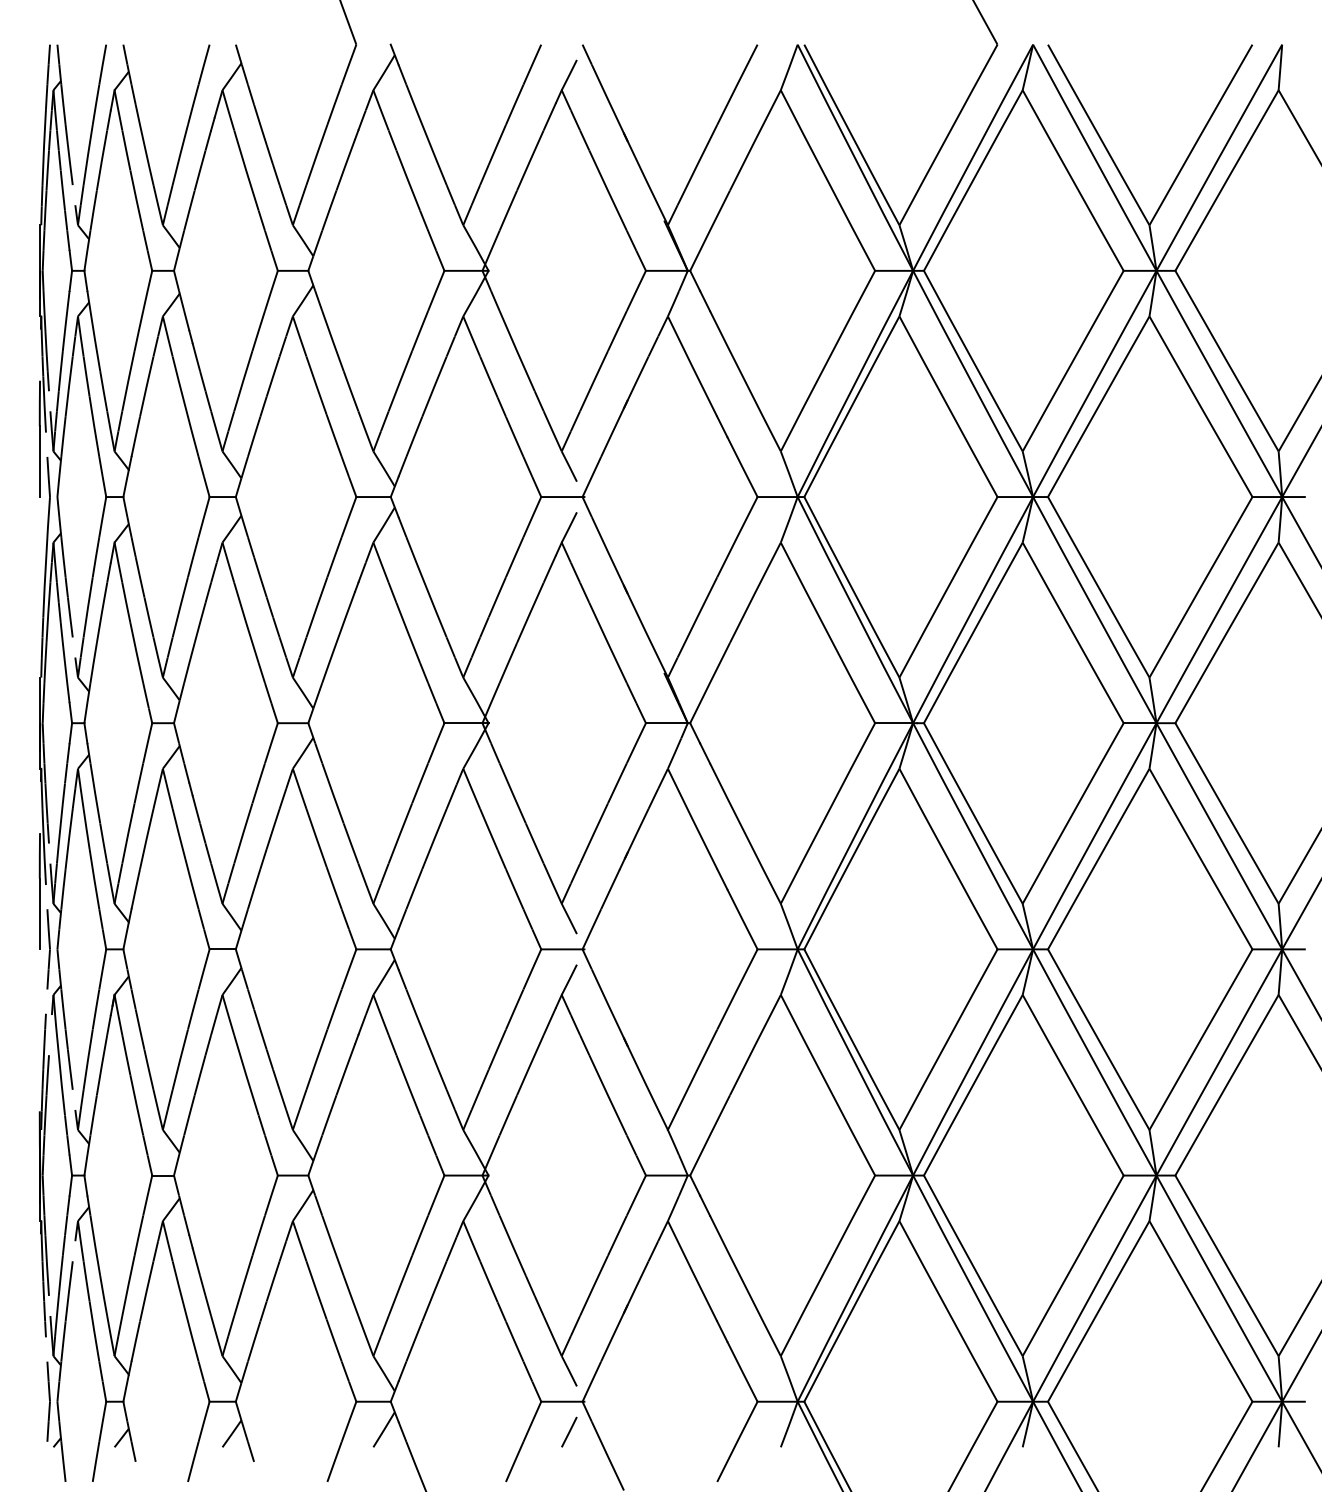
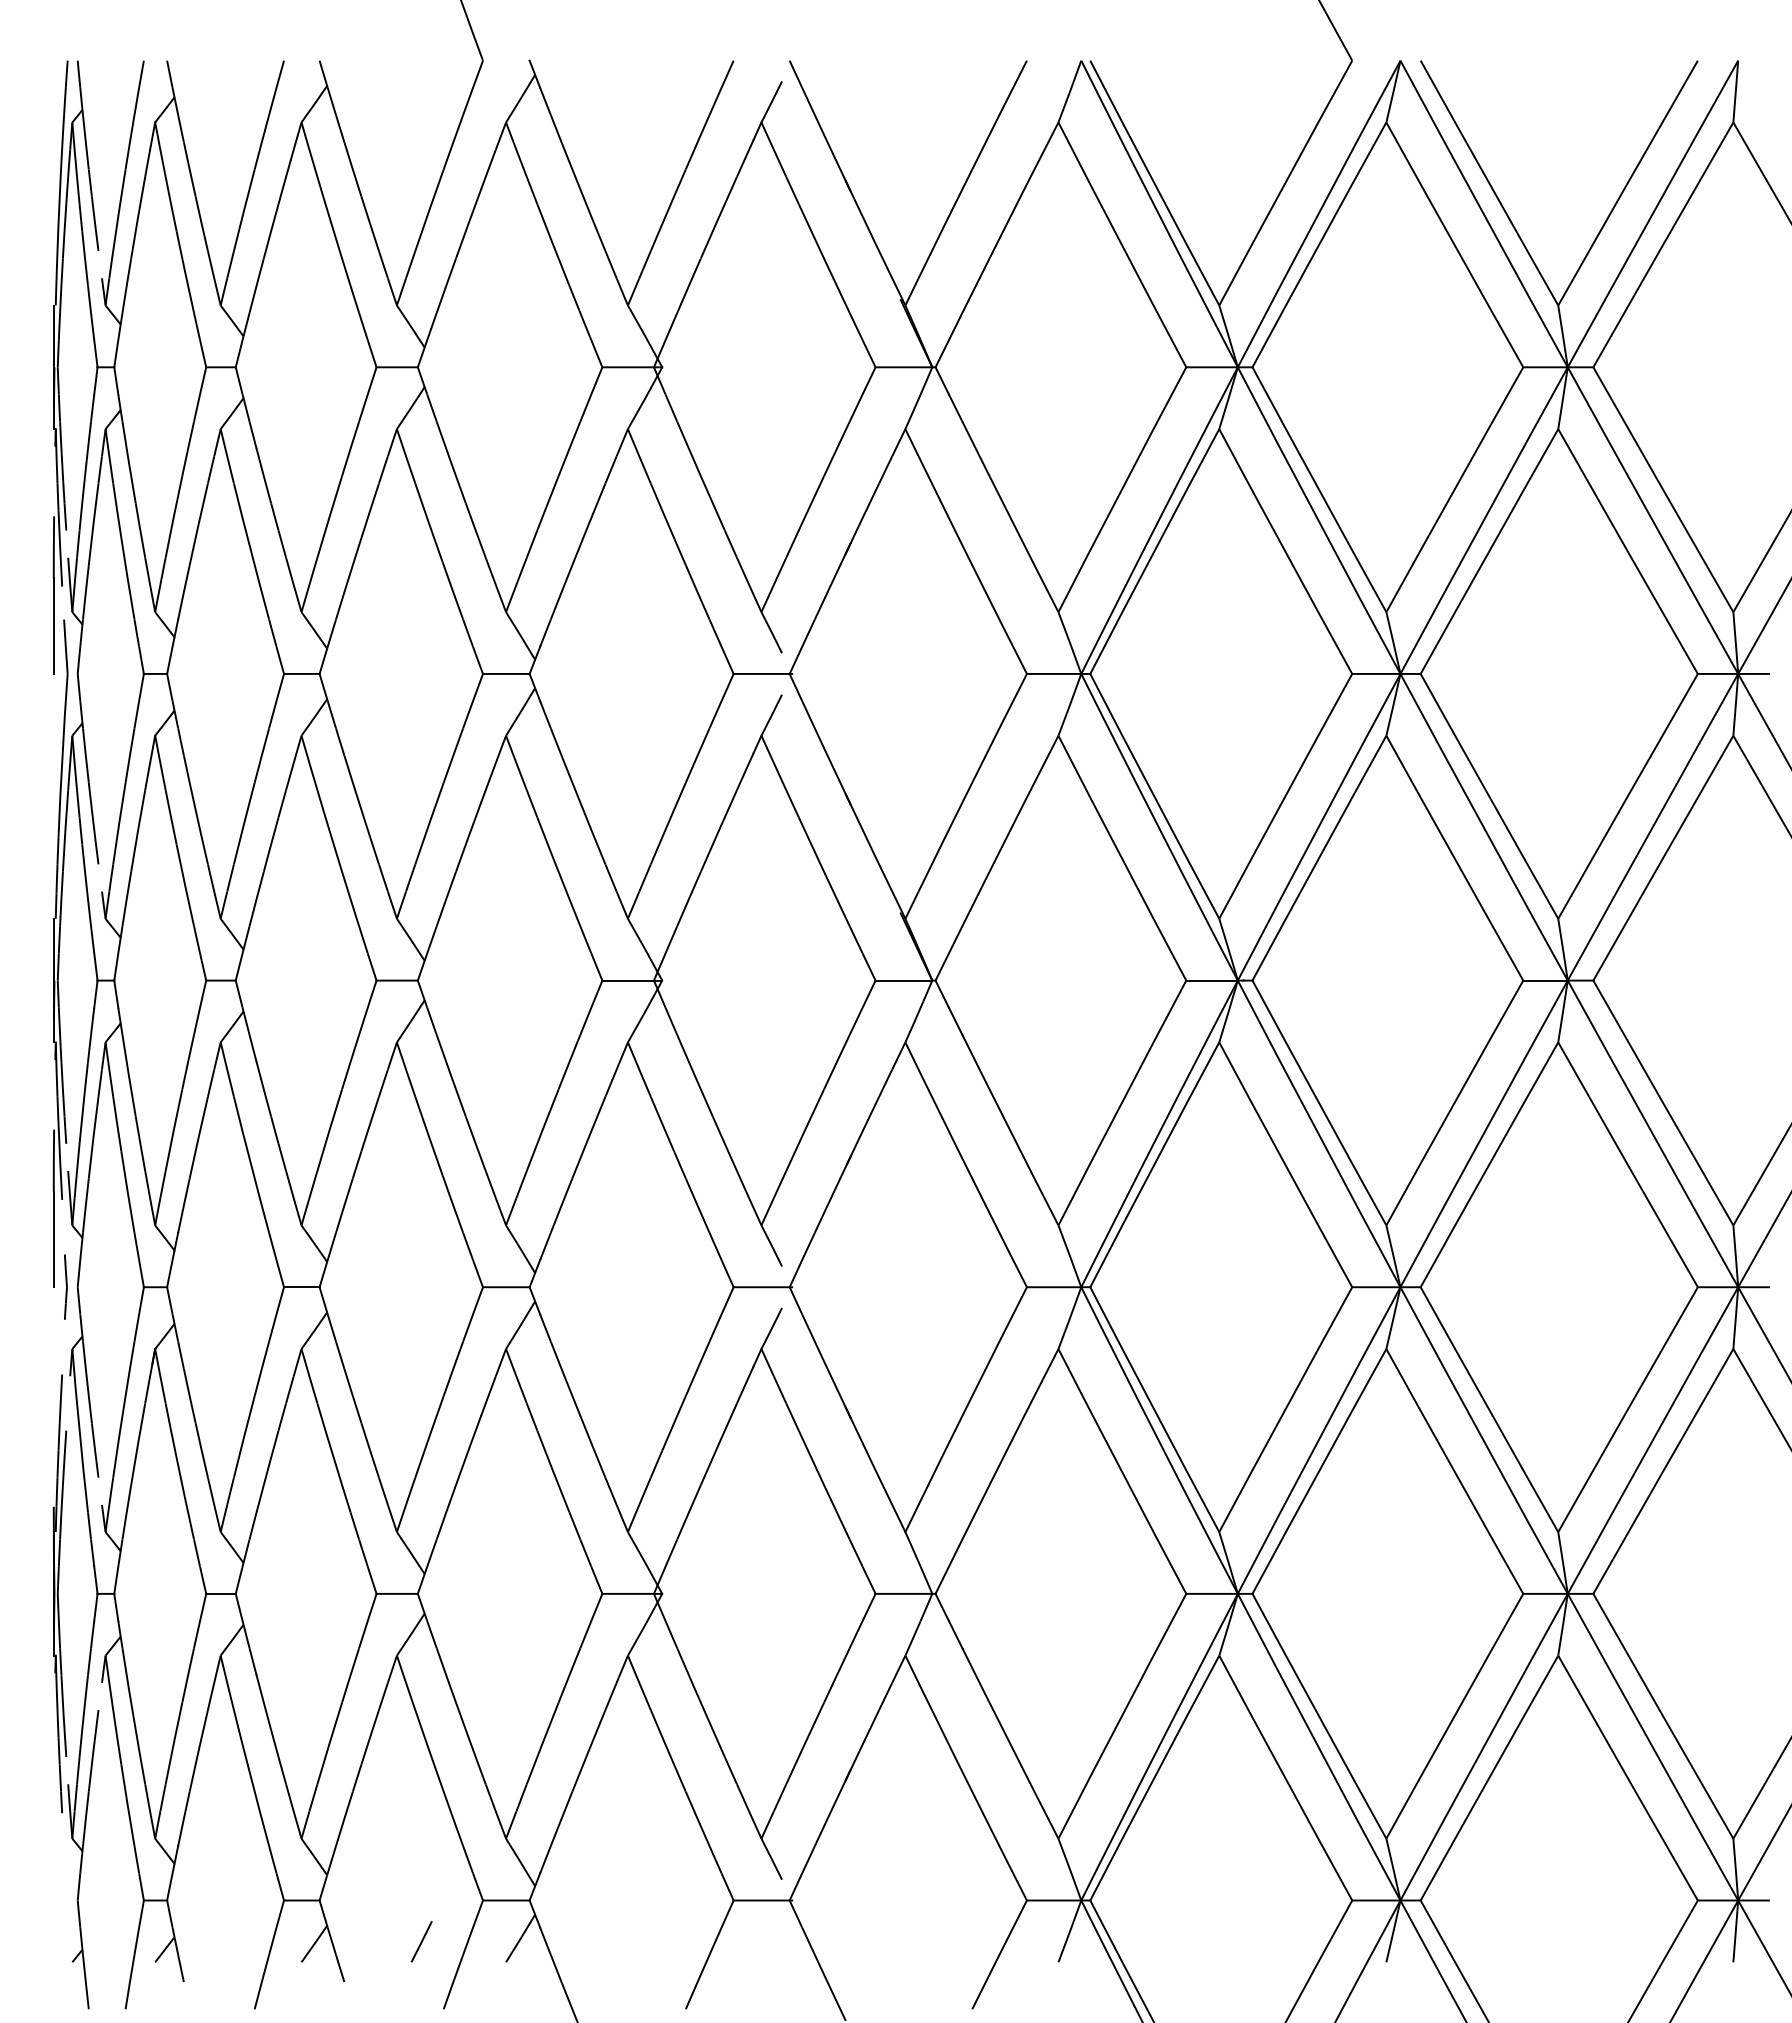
part: (48, 948) -> (65, 1286), size x0.6
part: (48, 1401) -> (65, 1900), removed
line: (569, 1431) -> (421, 1941), moved

